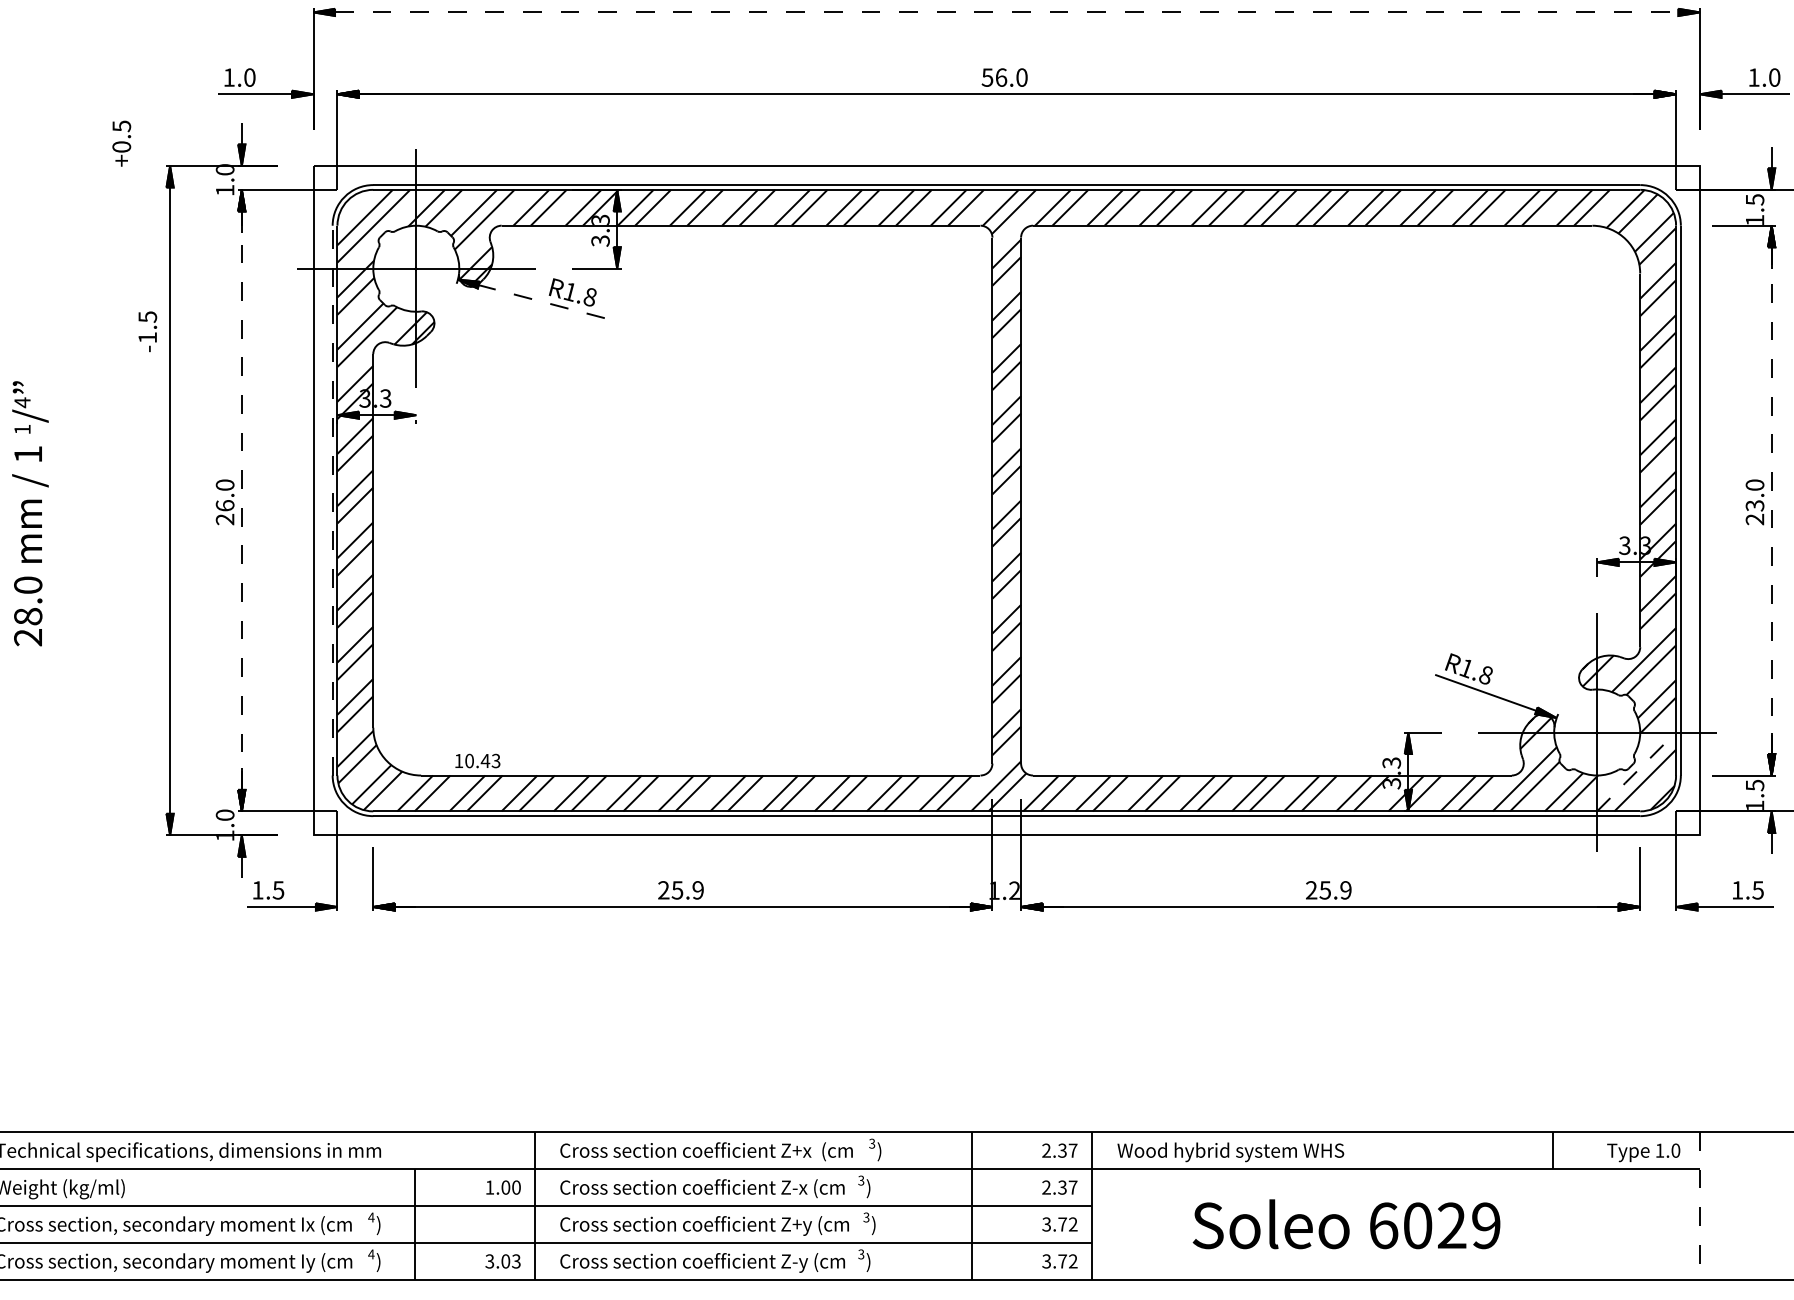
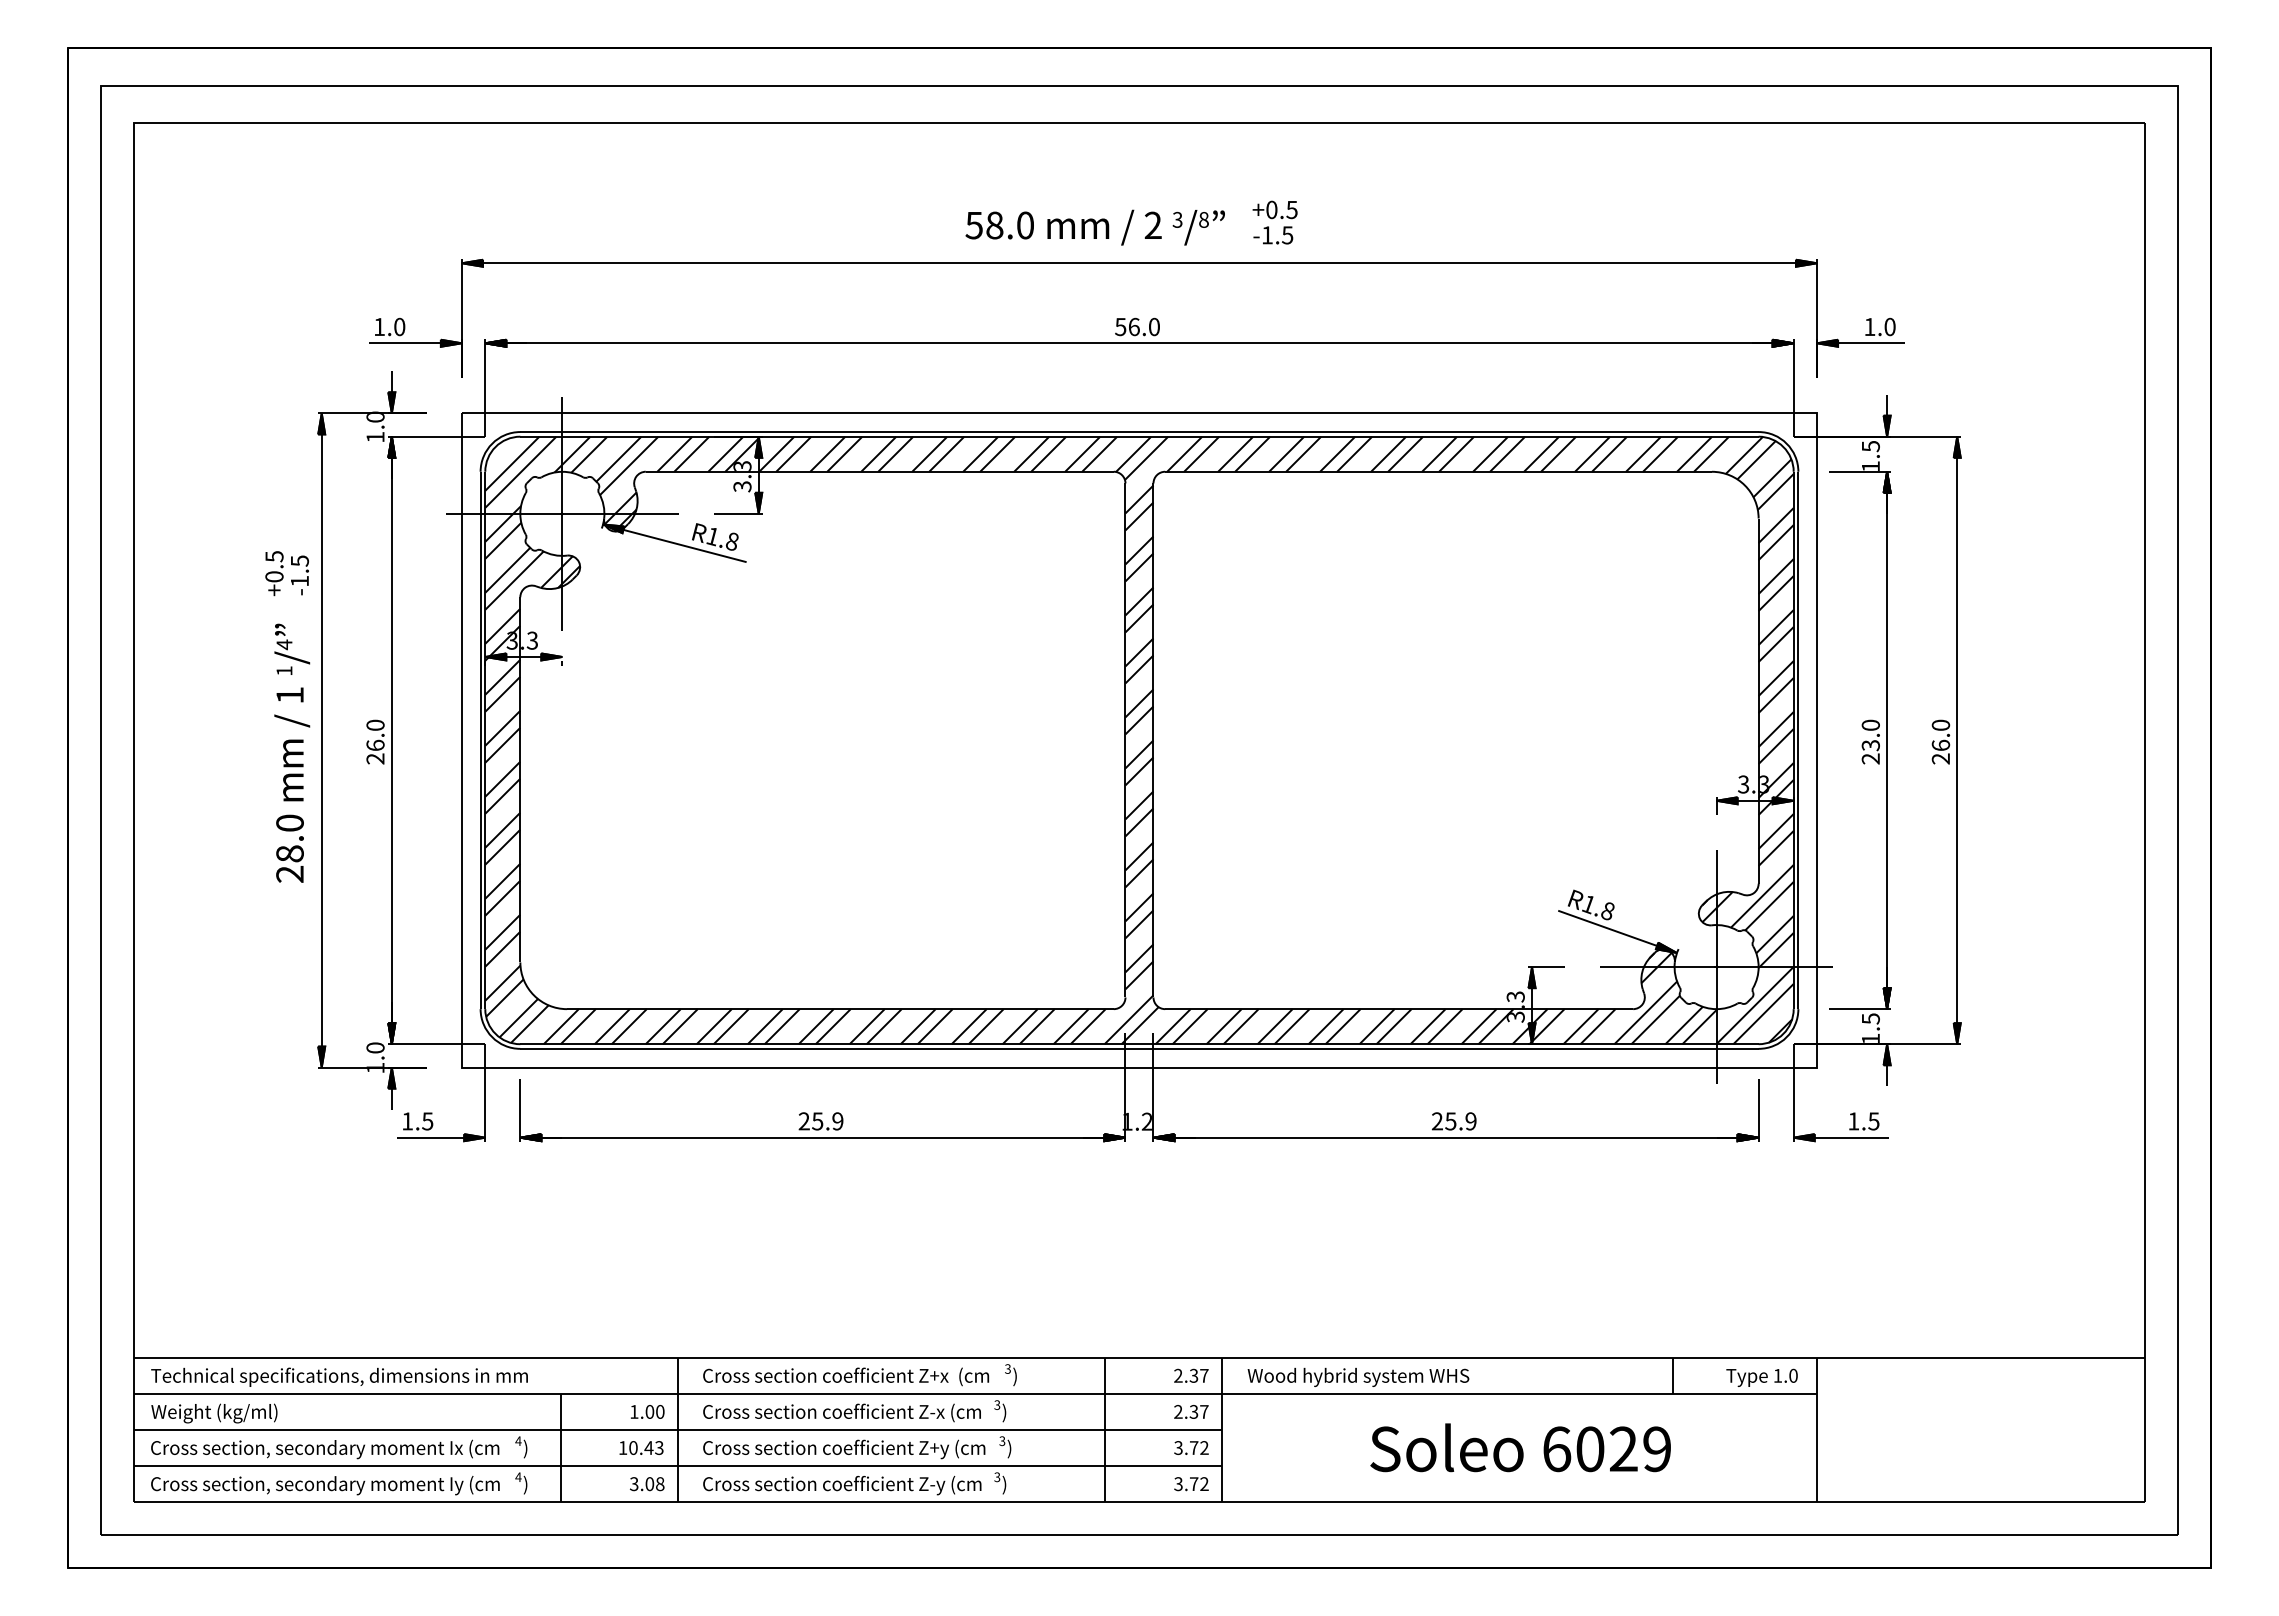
line: (1006, 12) -> (1139, 263), dashed -> solid
text: (121, 143) -> (274, 573), moved
line: (542, 302) -> (685, 546), dashed -> solid
line: (241, 500) -> (391, 740), dashed -> solid
line: (332, 500) -> (480, 740), dashed -> solid
line: (1772, 500) -> (1887, 740), dashed -> solid
text: (30, 512) -> (292, 752), moved
text: (477, 760) -> (641, 1447), moved
line: (1635, 772) -> (1754, 1006), dashed -> solid
line: (1700, 1206) -> (1817, 1430), dashed -> solid
text: (1346, 1223) -> (1520, 1447), moved
text: (515, 1260) -> (659, 1483), 3.03 -> 3.08

